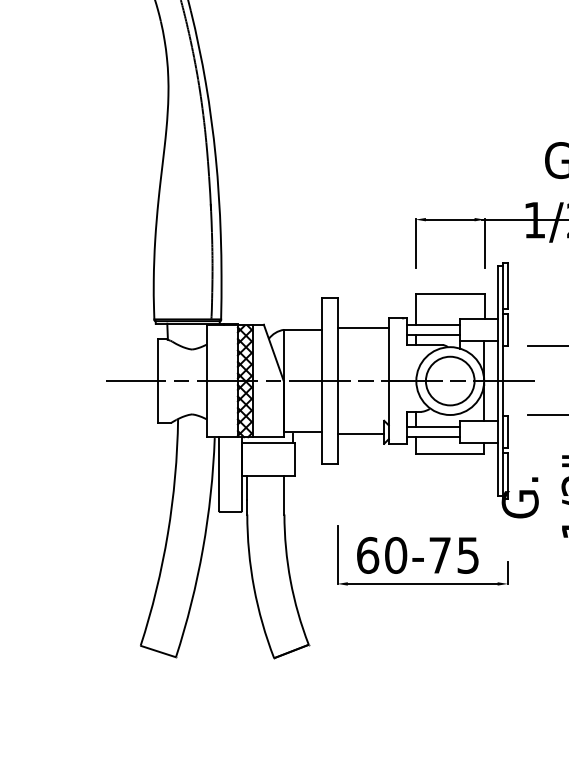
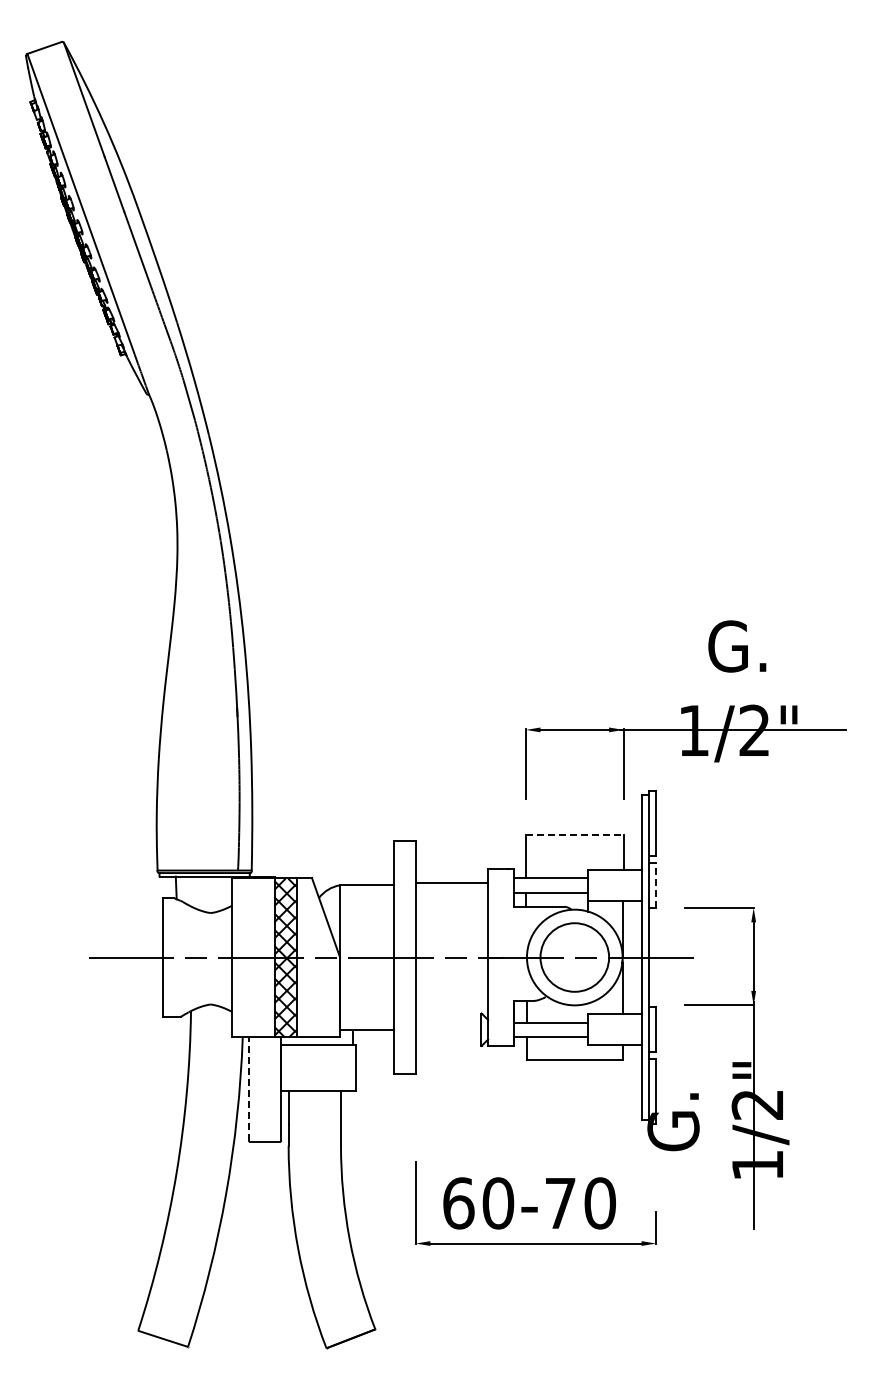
line: (450, 293) -> (574, 834), solid -> dashed
line: (508, 330) -> (656, 885), solid -> dashed
line: (359, 434) -> (447, 1032), removed
line: (218, 473) -> (248, 1088), solid -> dashed
text: (467, 555) -> (599, 1203), 60-75 -> 60-70

